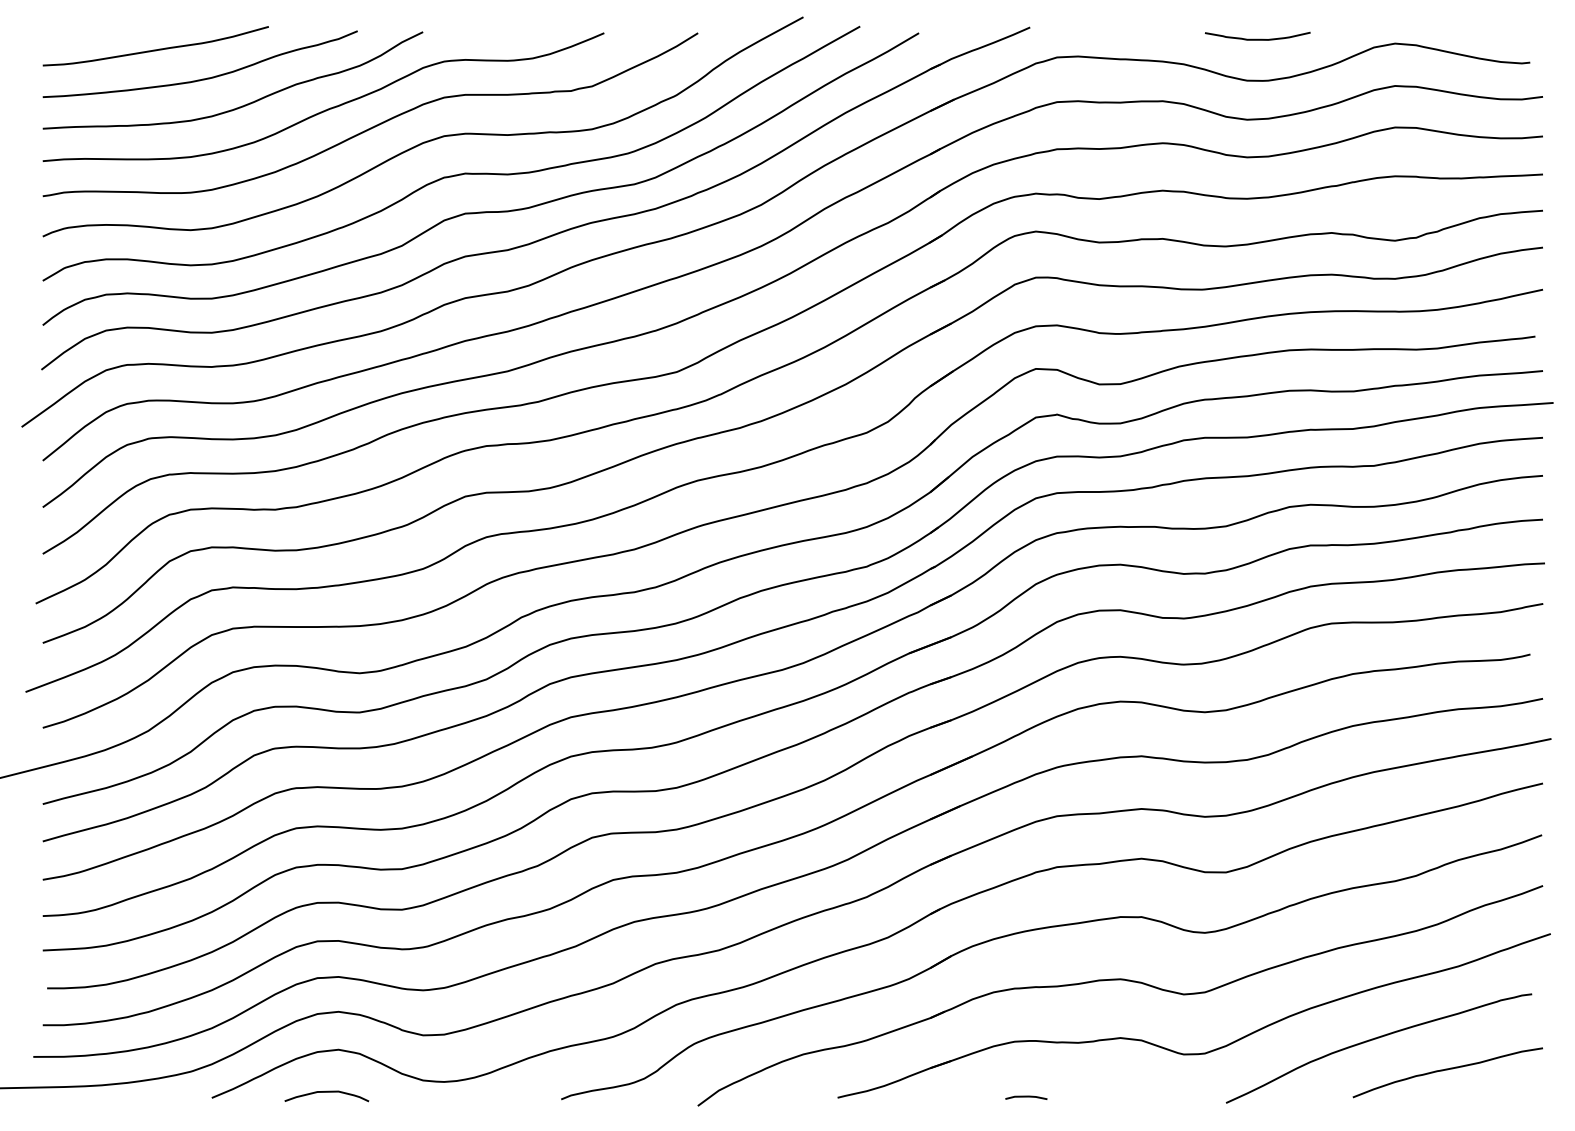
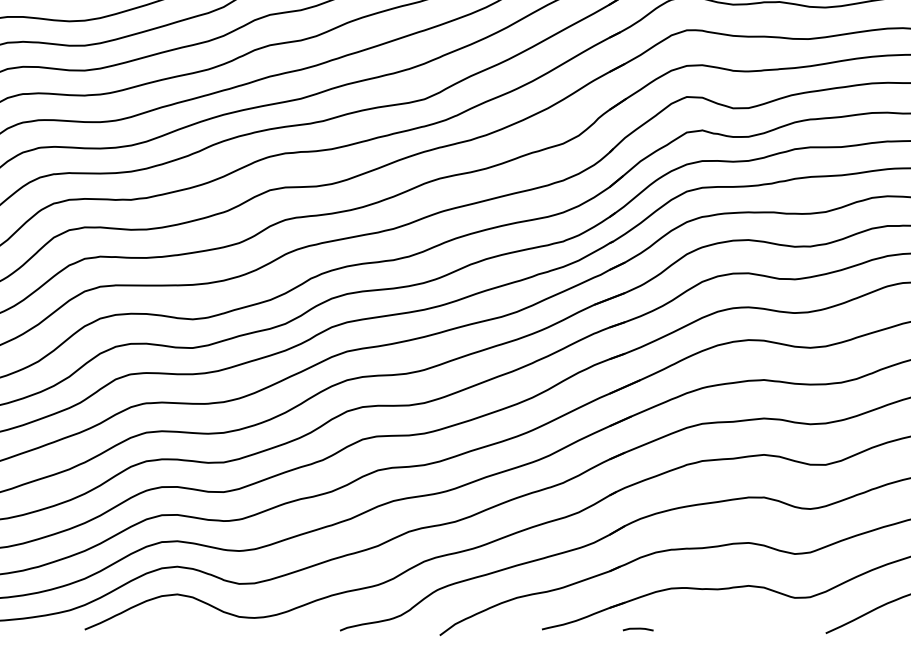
curve: (326, 1092) -> (168, 625), removed
line: (1026, 1097) -> (638, 629), moved

